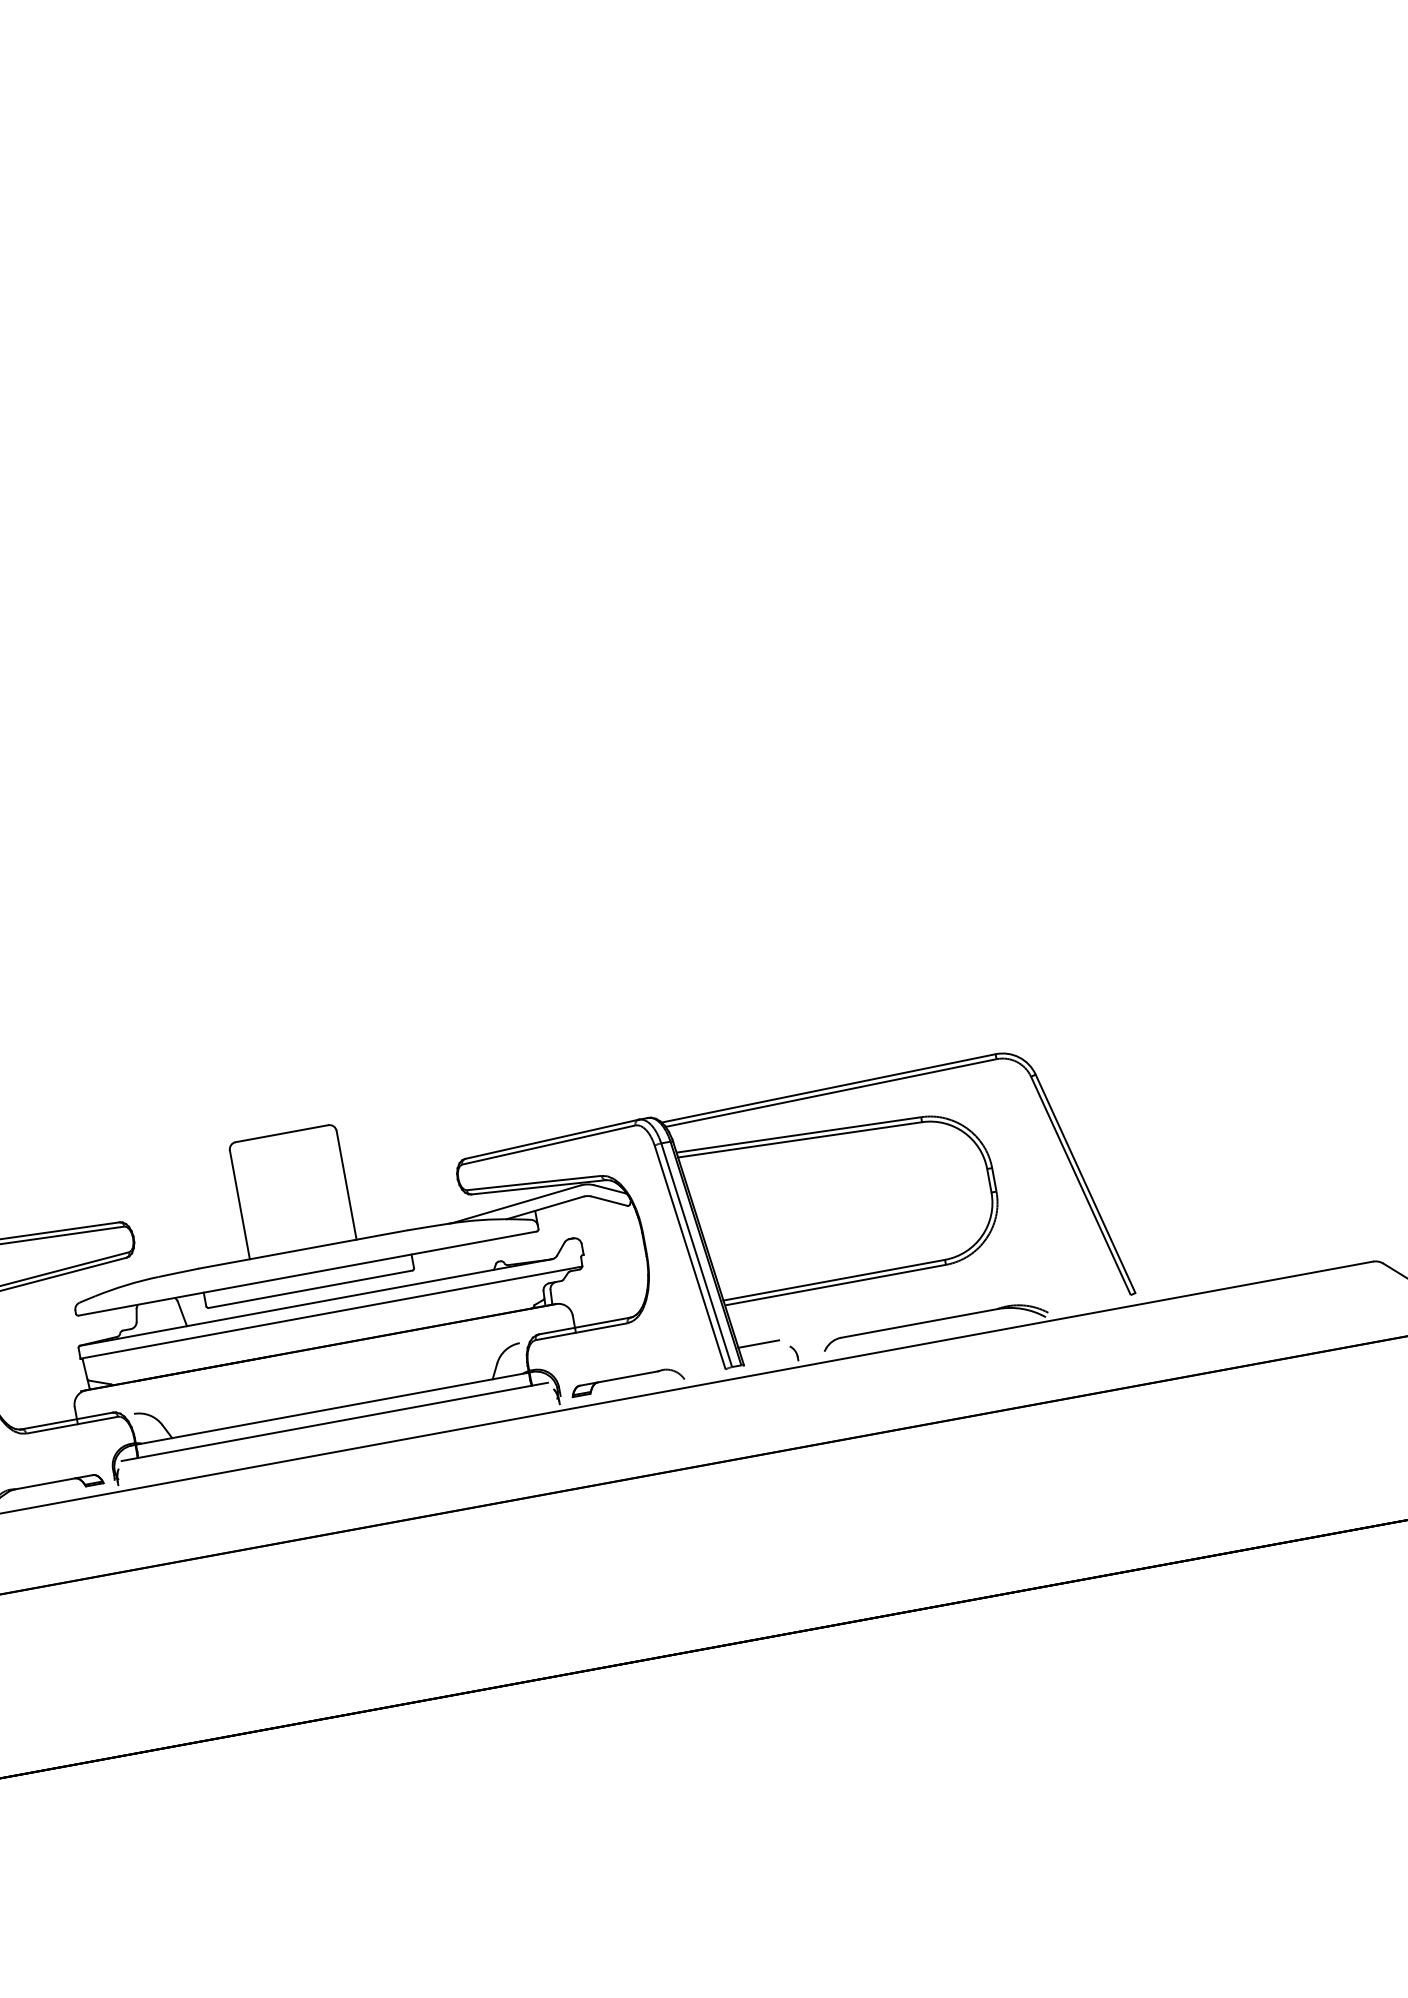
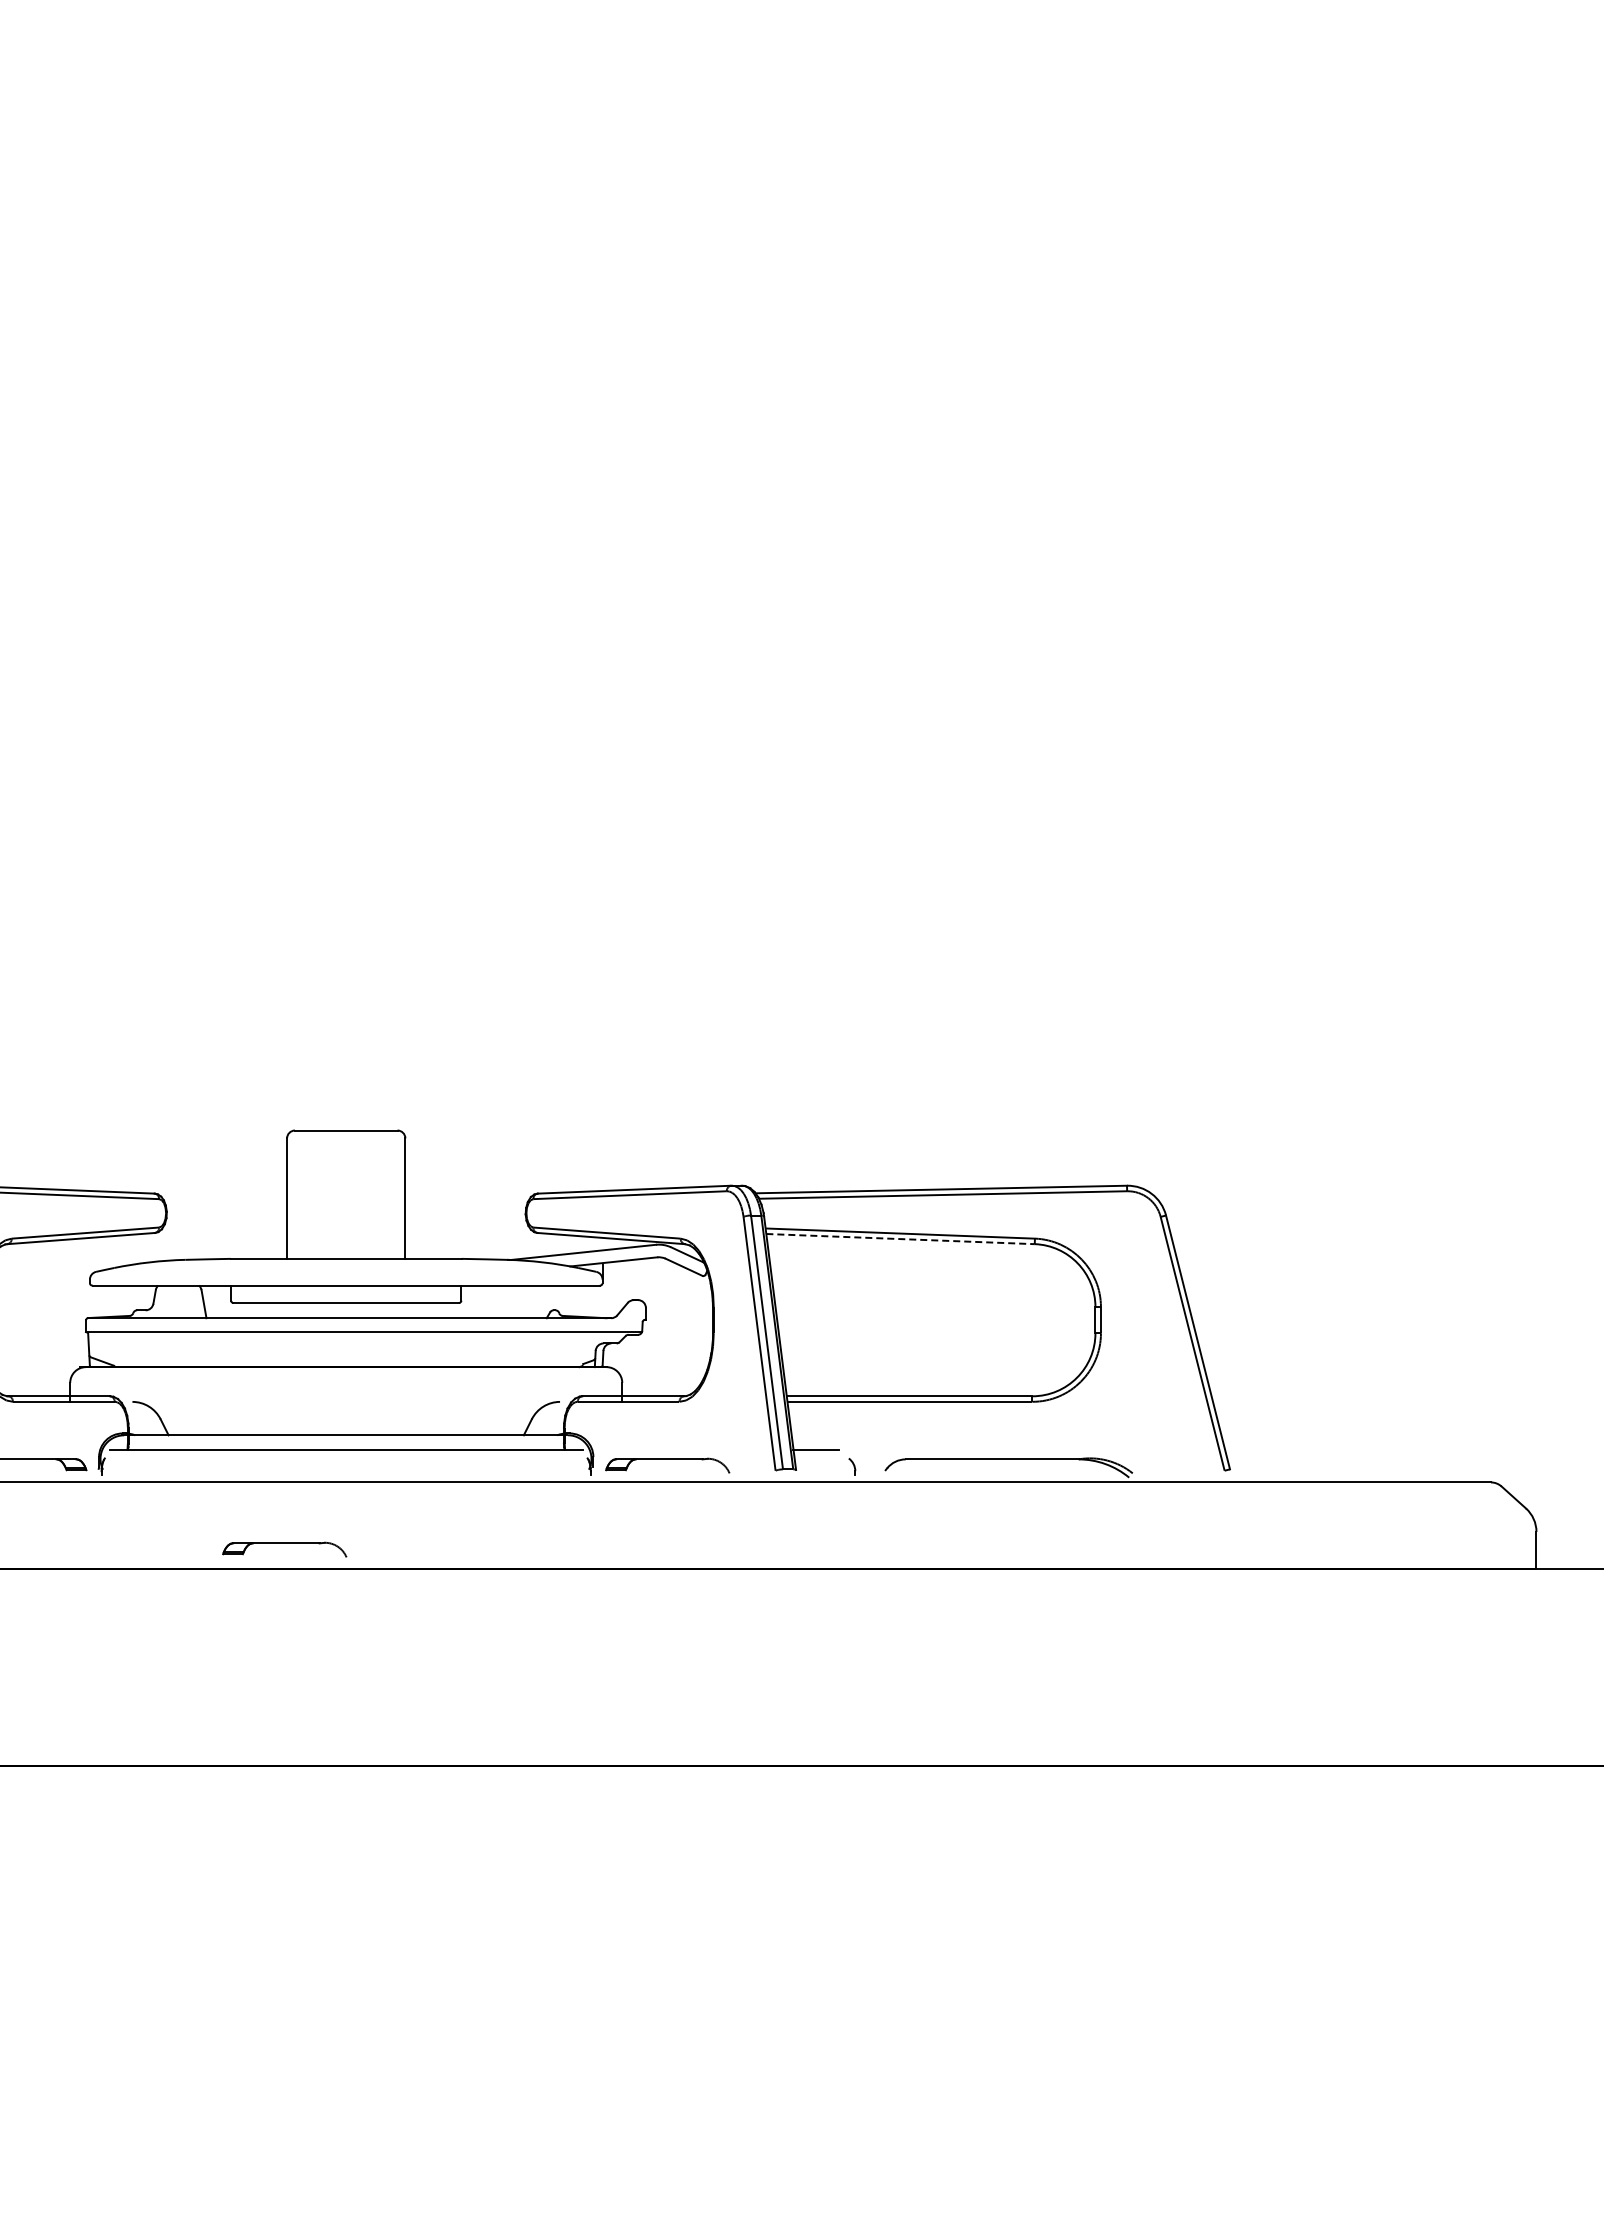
line: (800, 1140) -> (901, 1239), solid -> dashed
part: (295, 1521) -> (284, 1549), added

